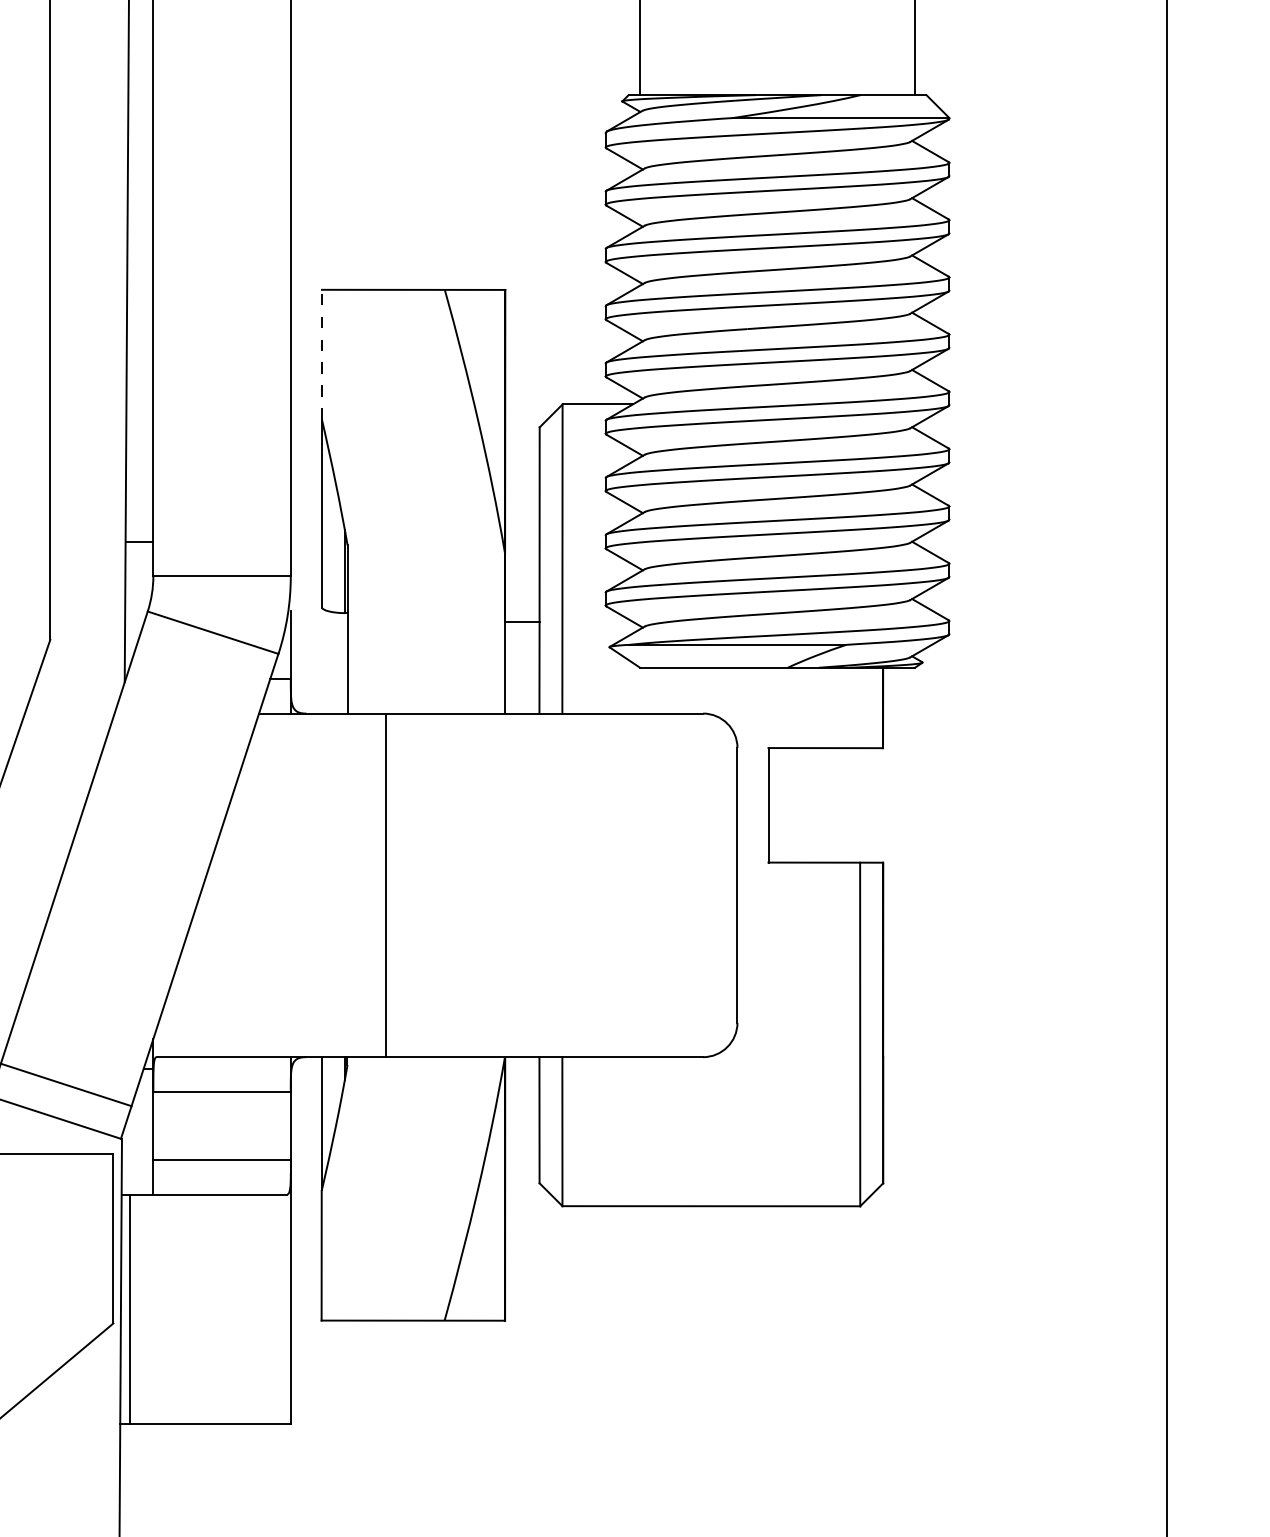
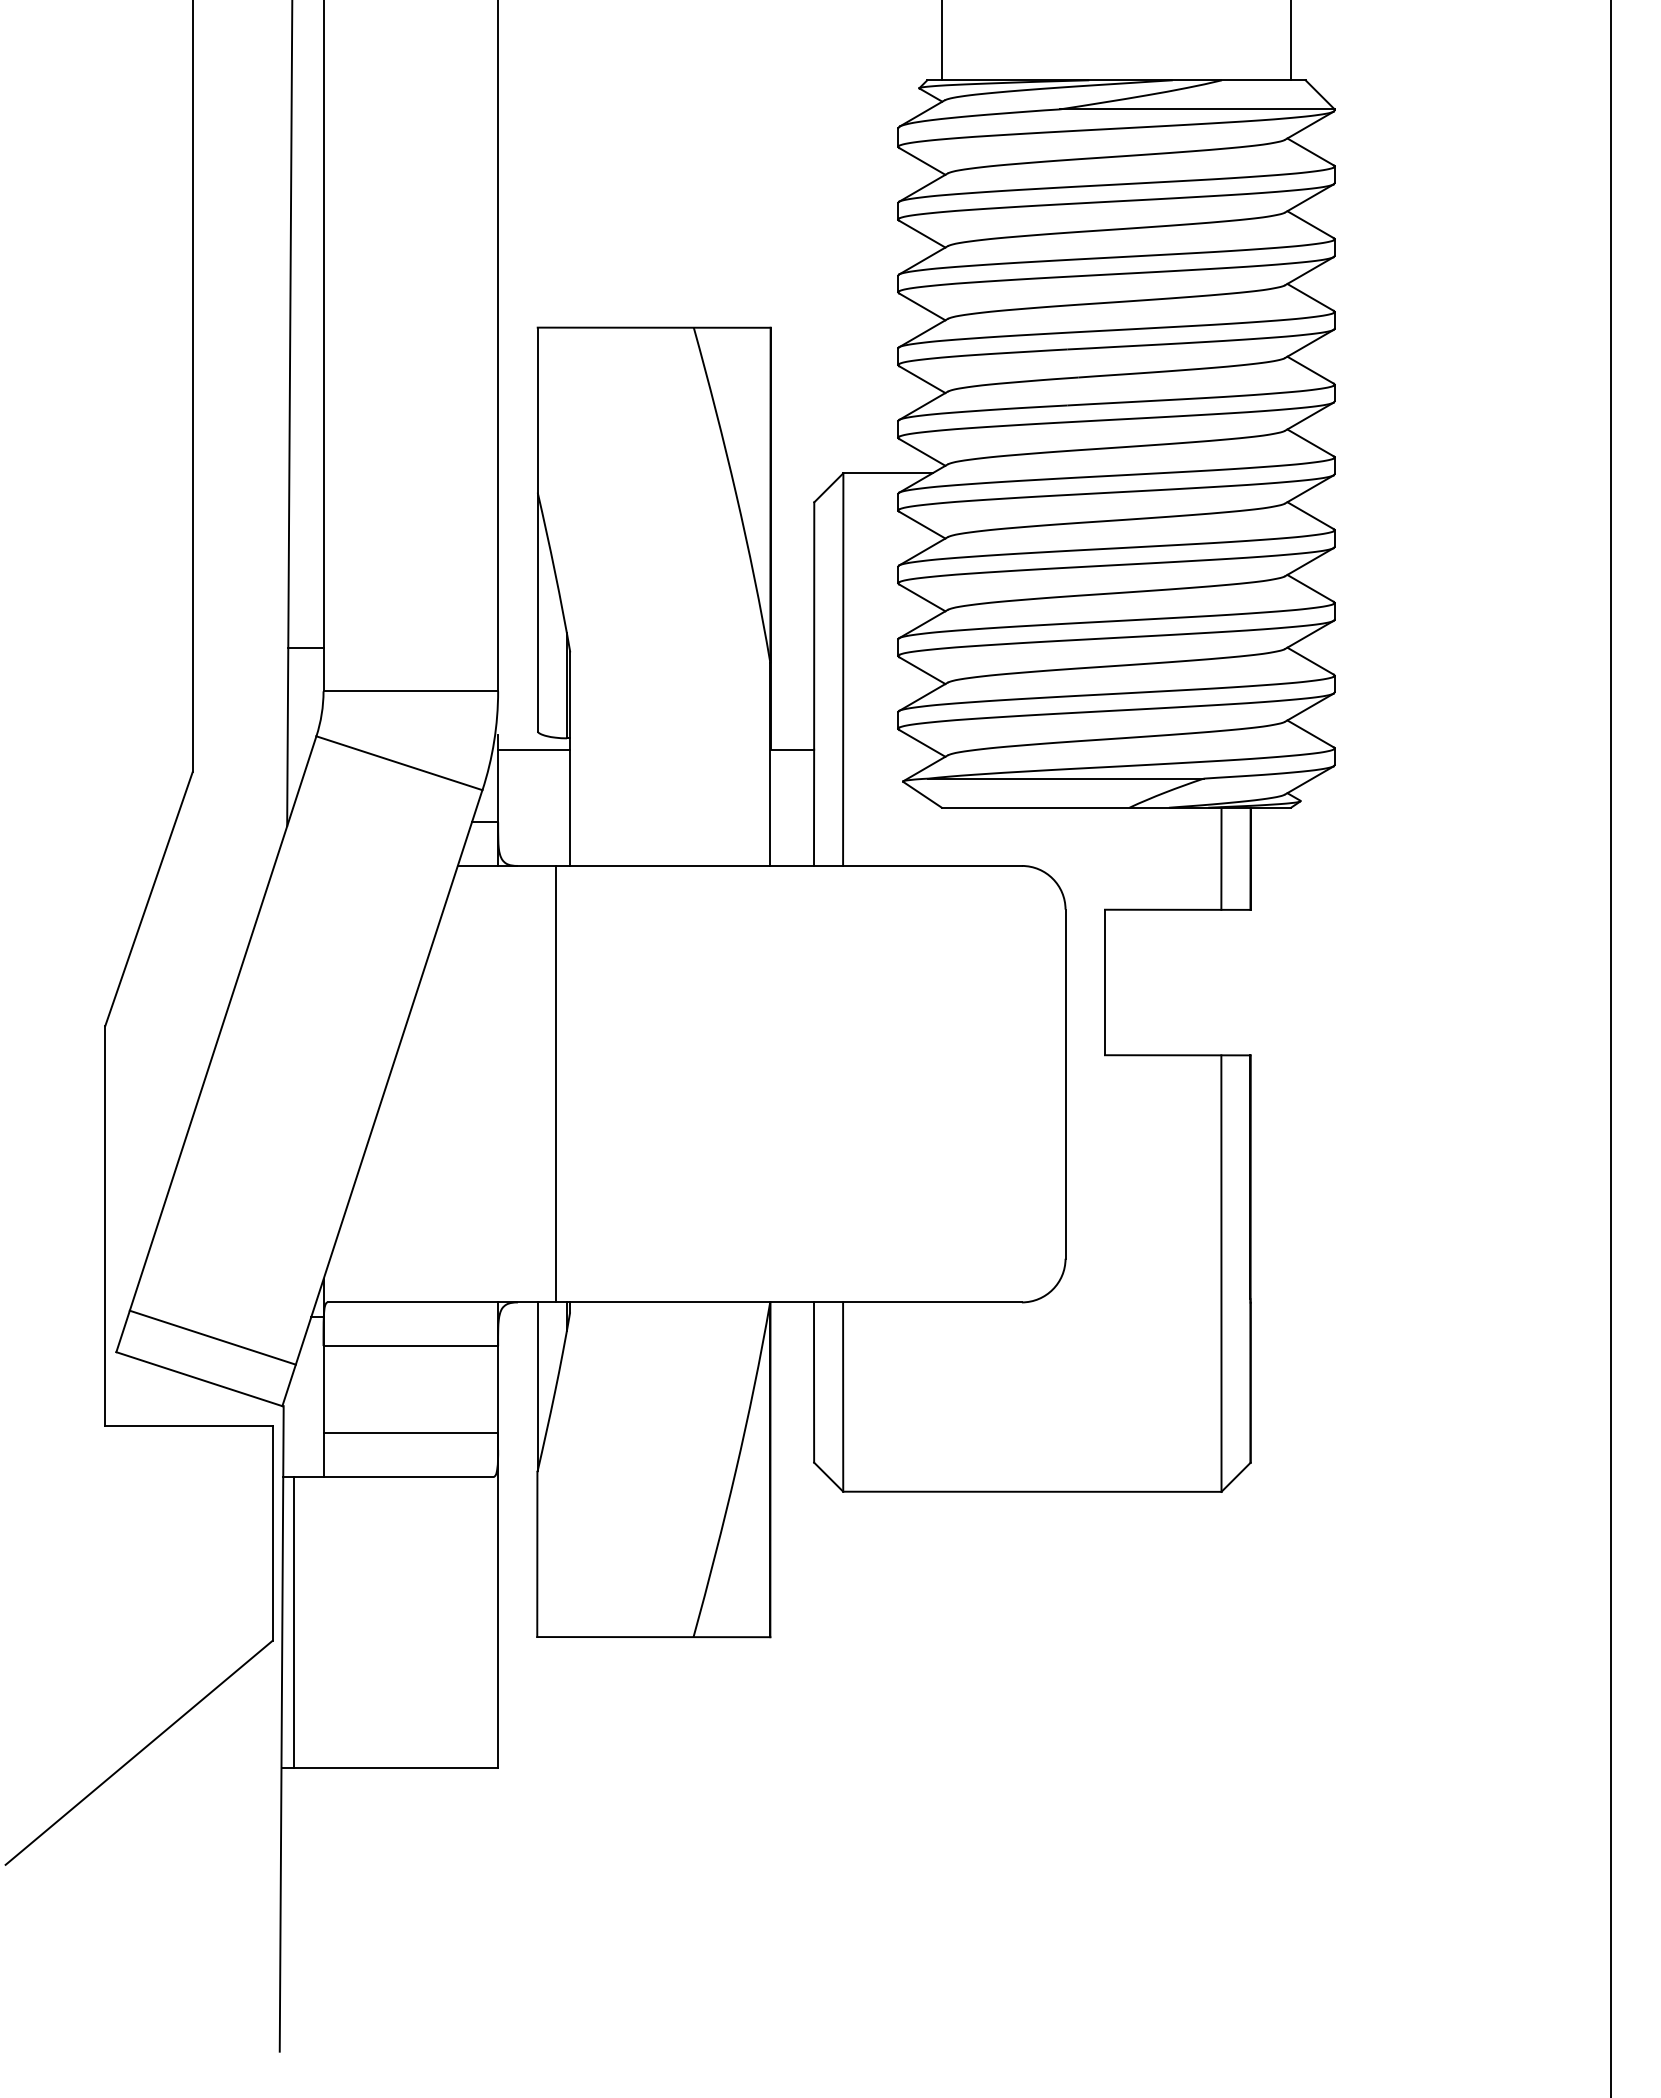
line: (321, 354) -> (537, 409), dashed -> solid
line: (319, 621) -> (534, 749), added
line: (860, 707) -> (1221, 858), added
line: (386, 884) -> (556, 1083), moved

